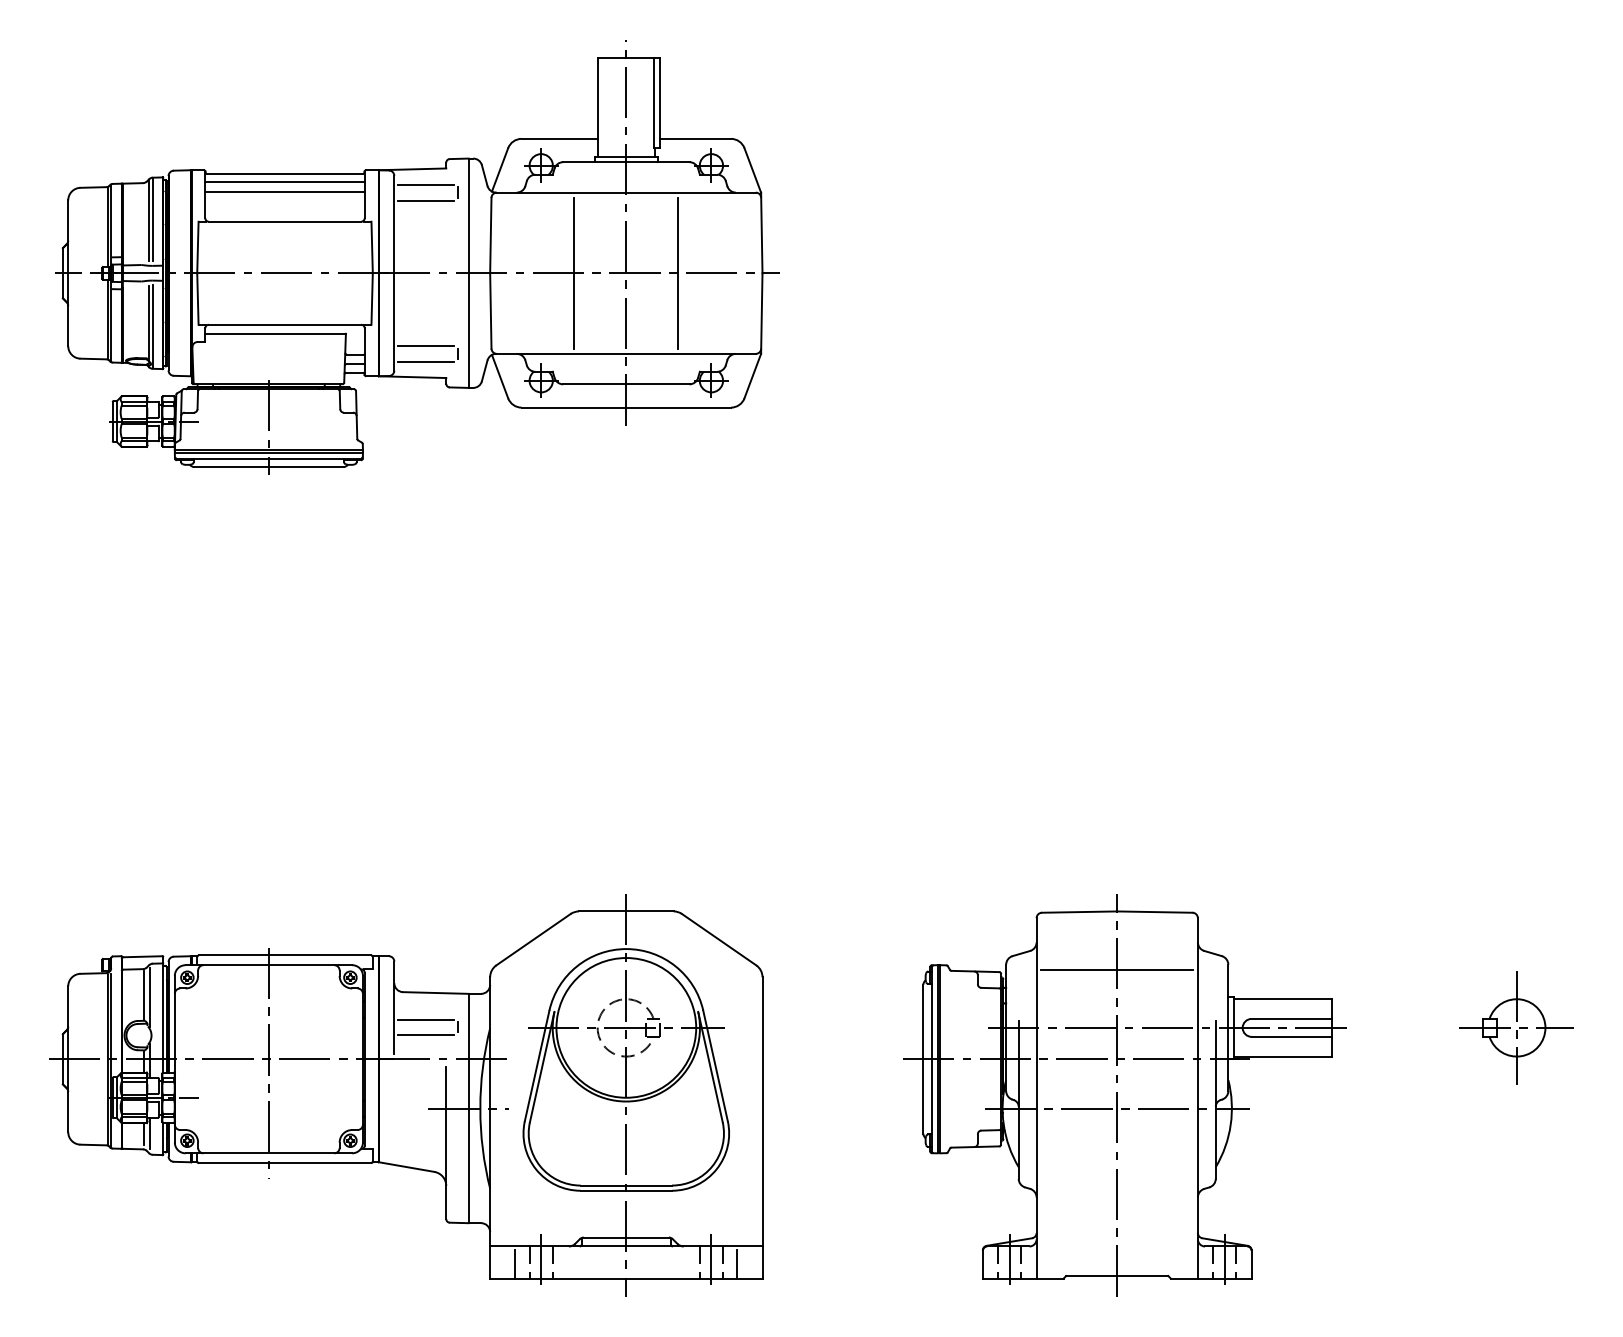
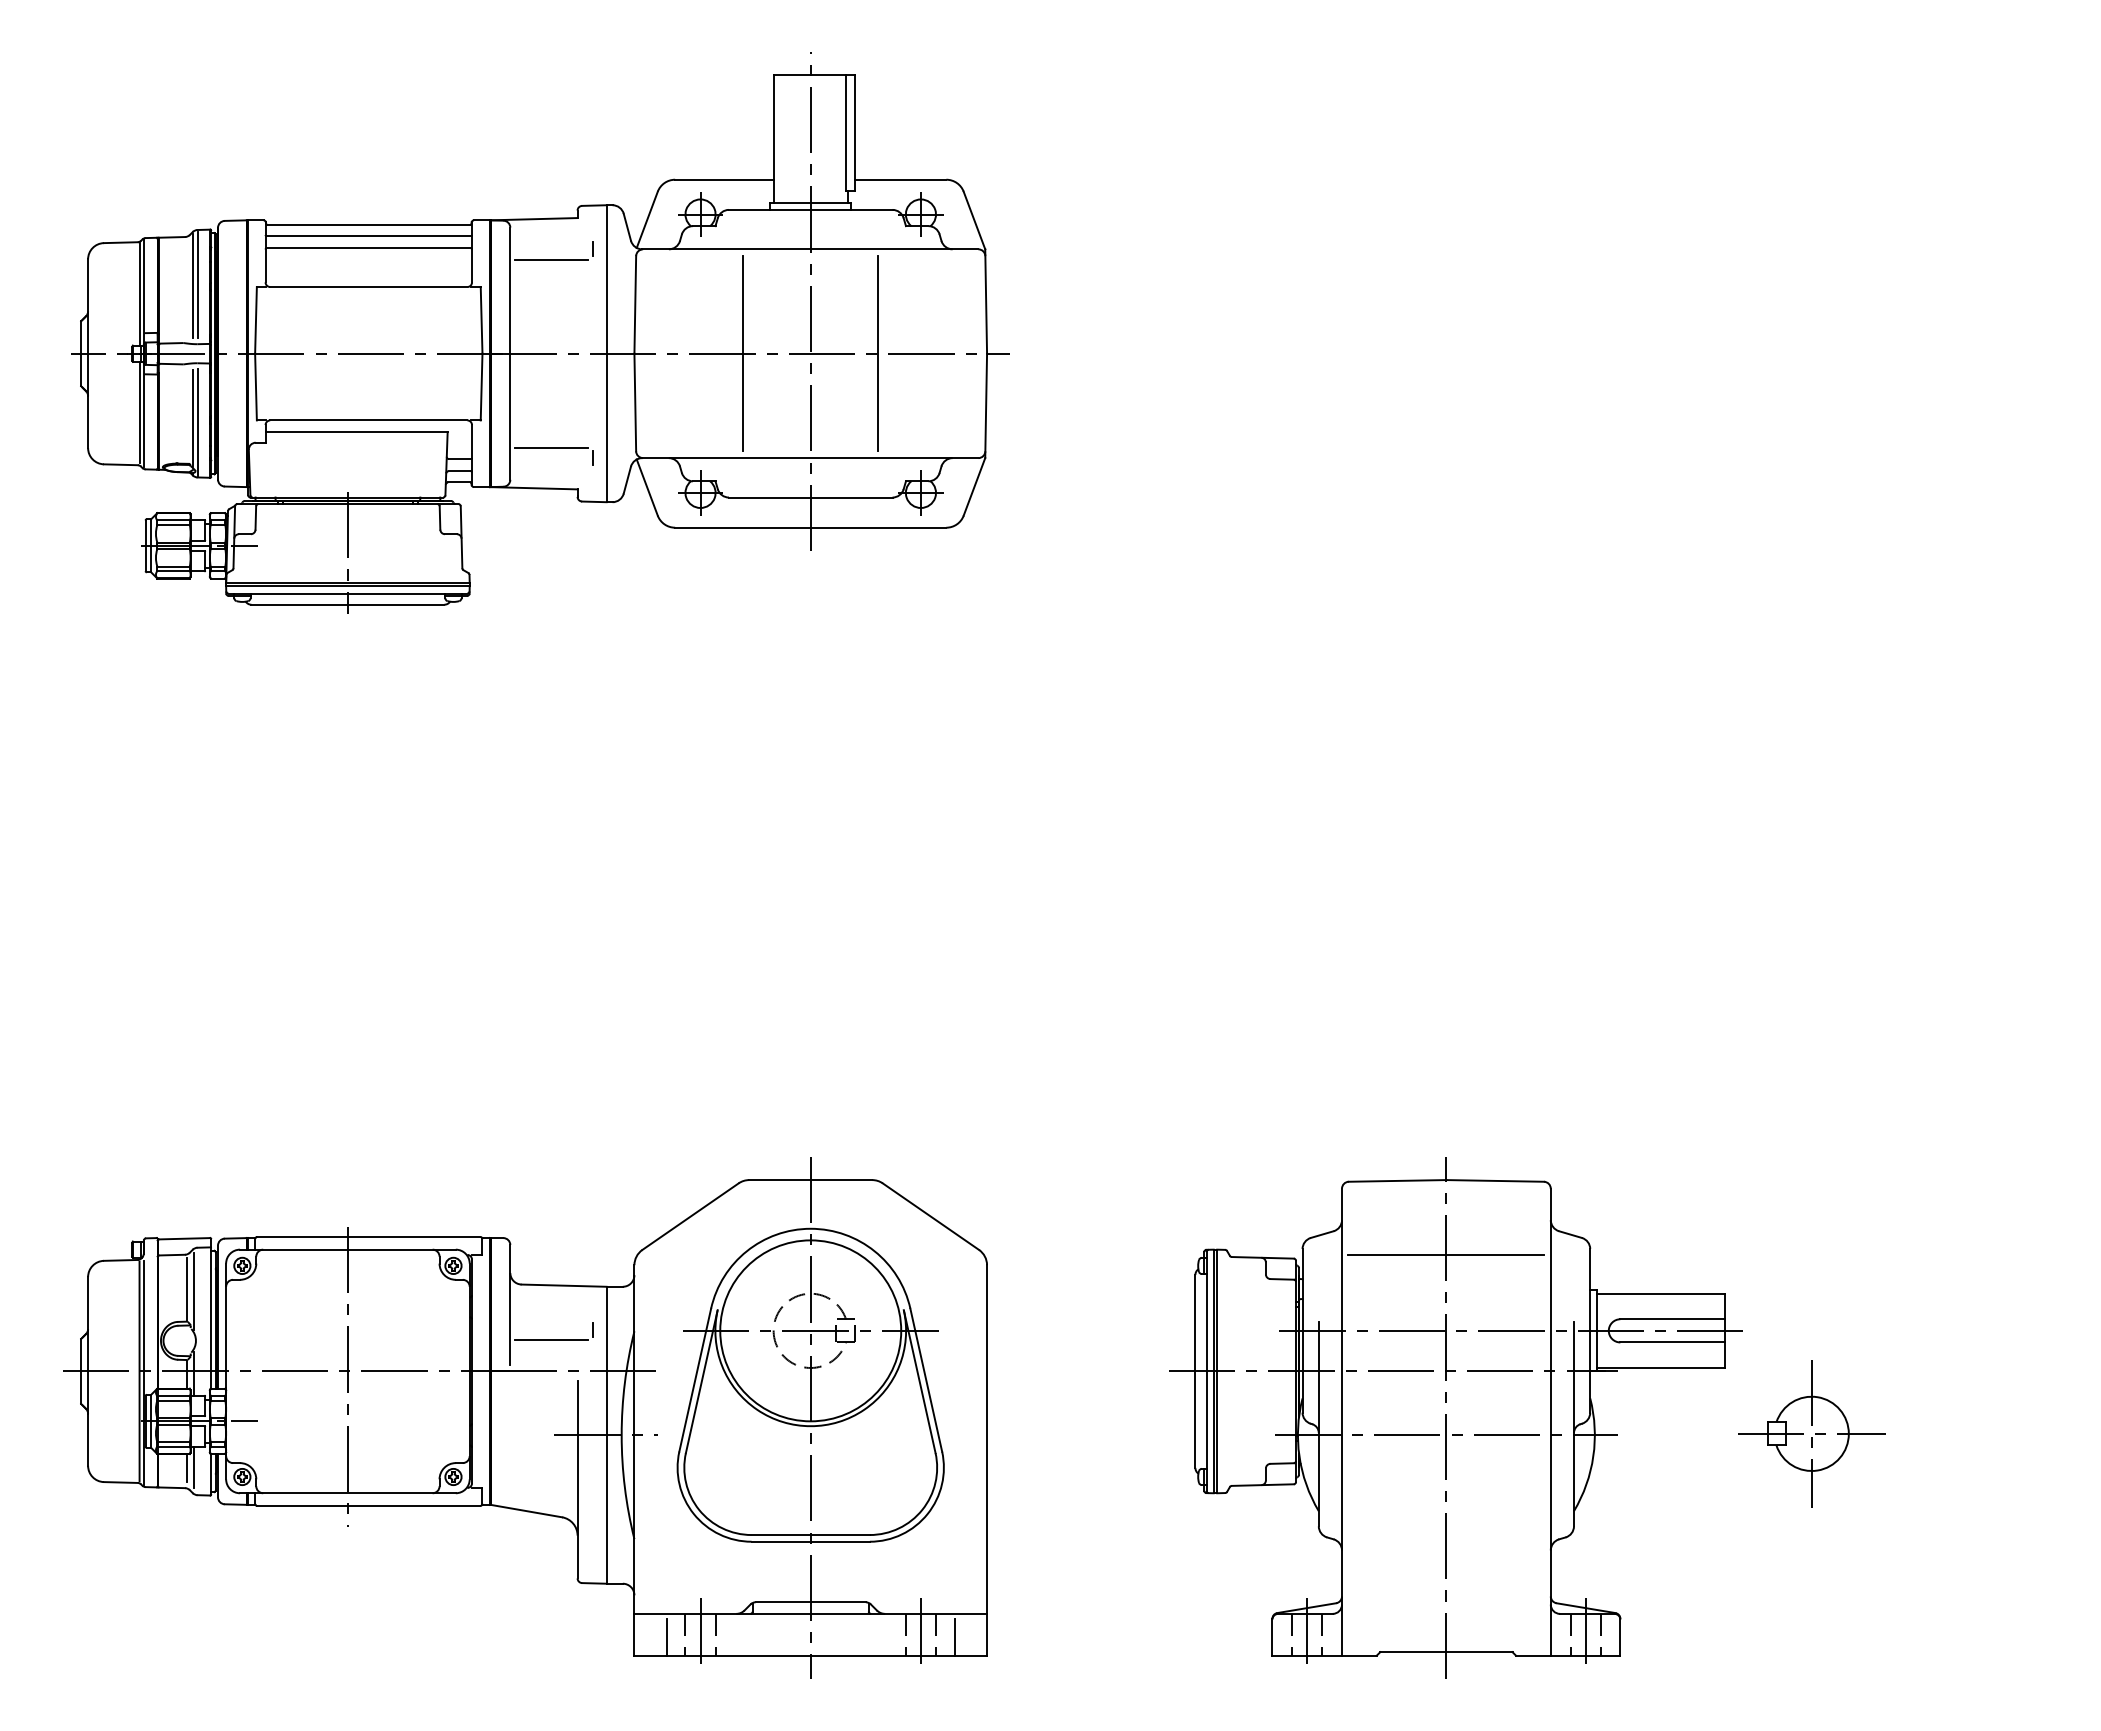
line: (426, 184) -> (551, 238), removed
line: (426, 361) -> (551, 468), removed
line: (426, 1019) -> (551, 1320), removed
part: (1516, 1027) -> (1811, 1433), moved

